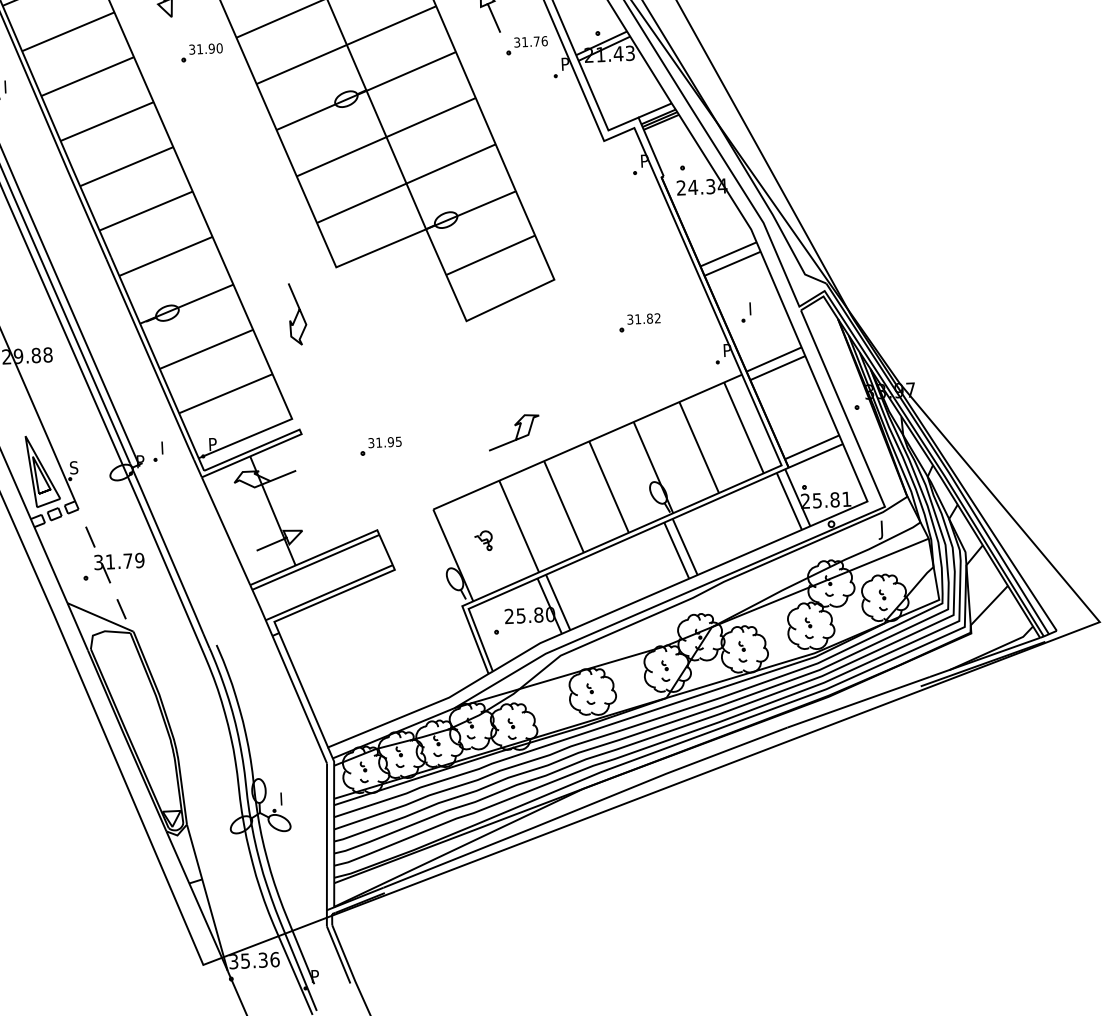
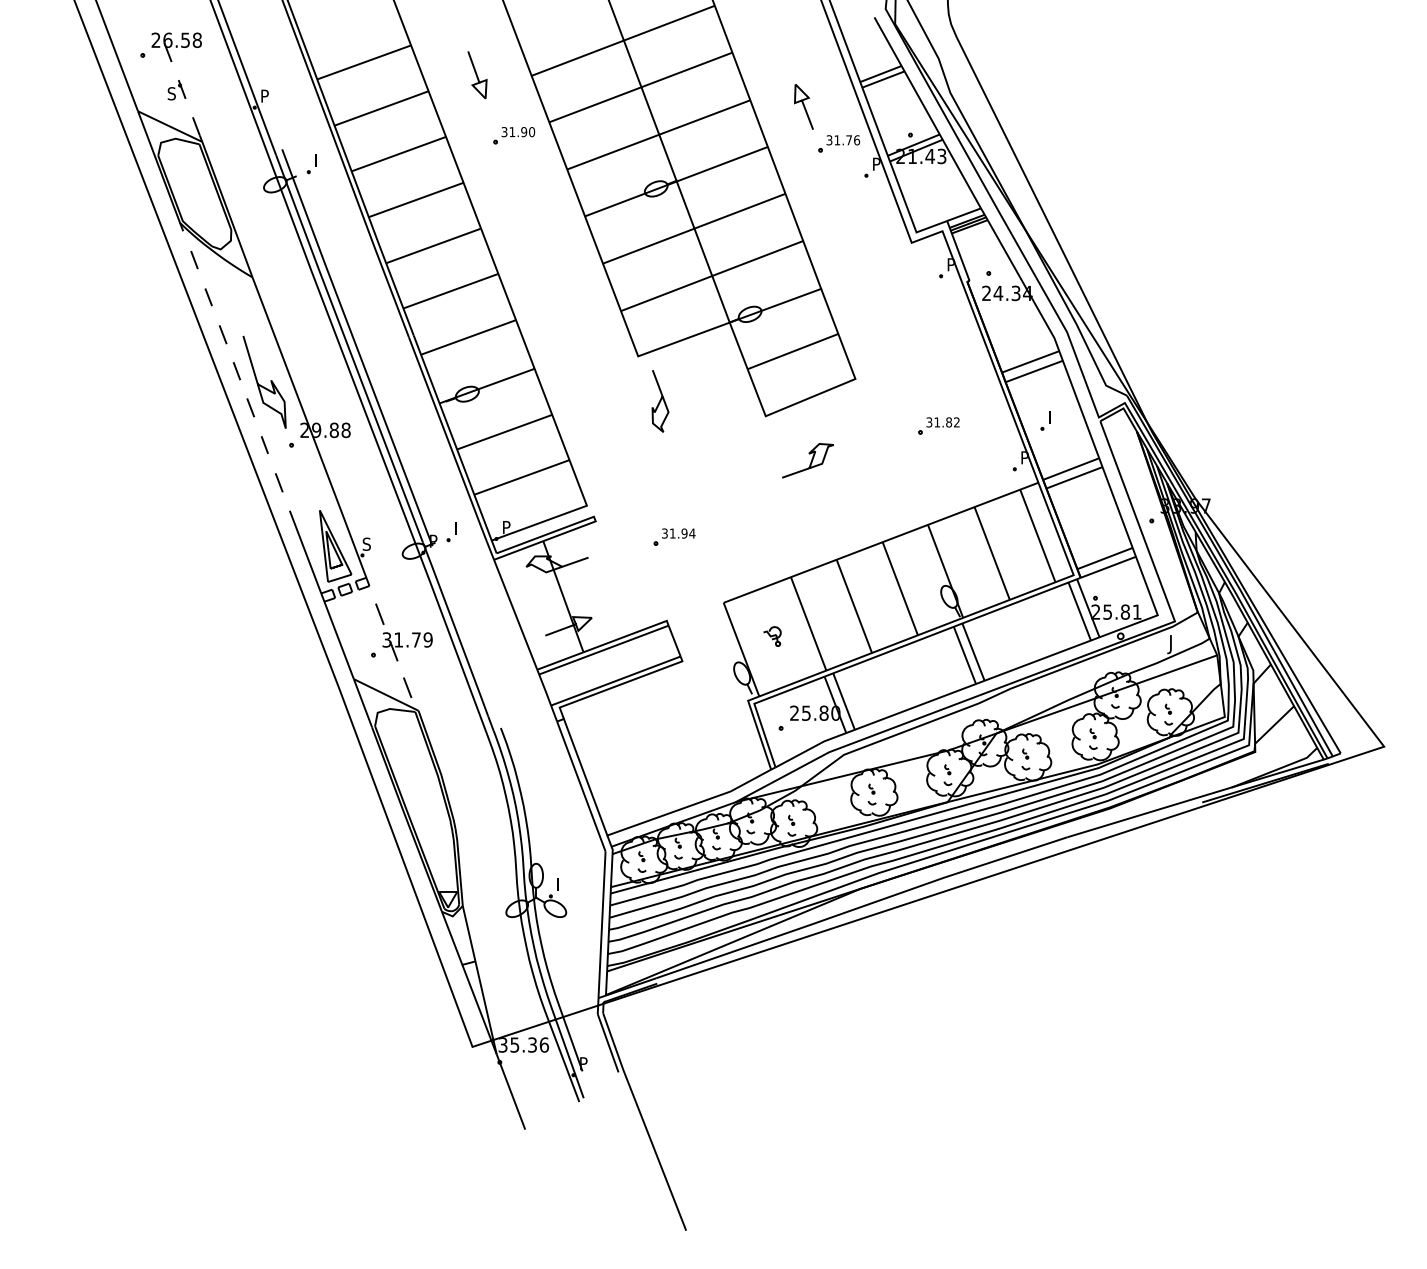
curve: (297, 314) -> (660, 401), moved
curve: (516, 433) -> (810, 461), moved
text: (398, 441) -> (692, 533), 31.95 -> 31.94

